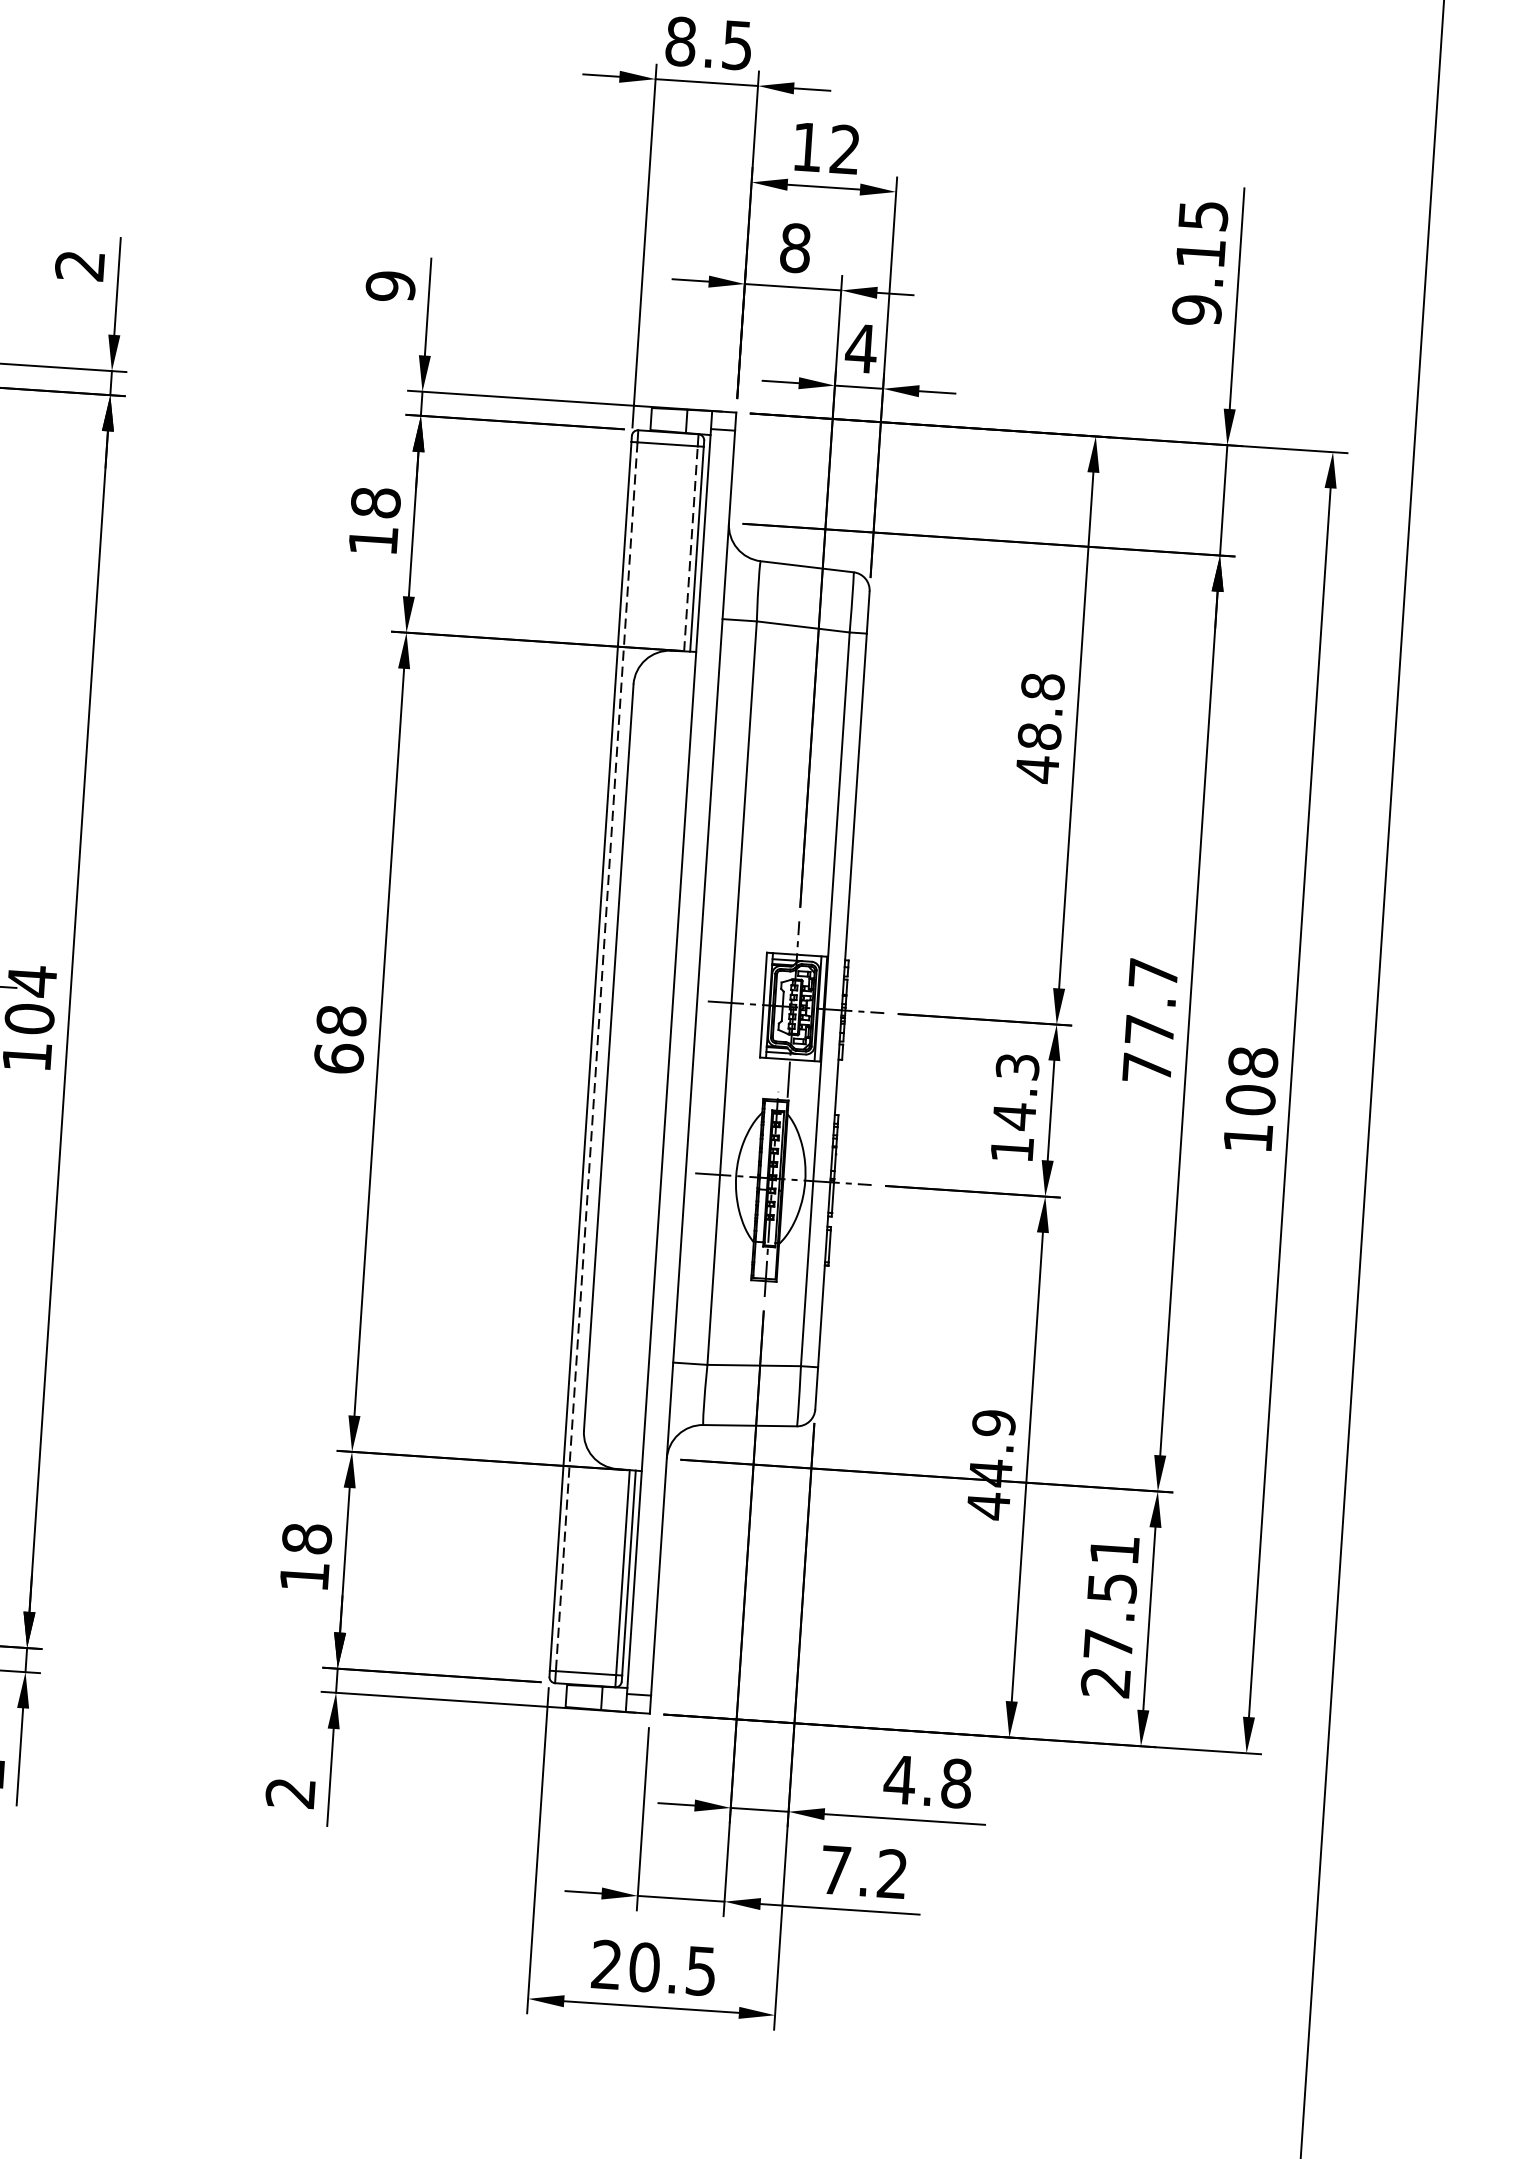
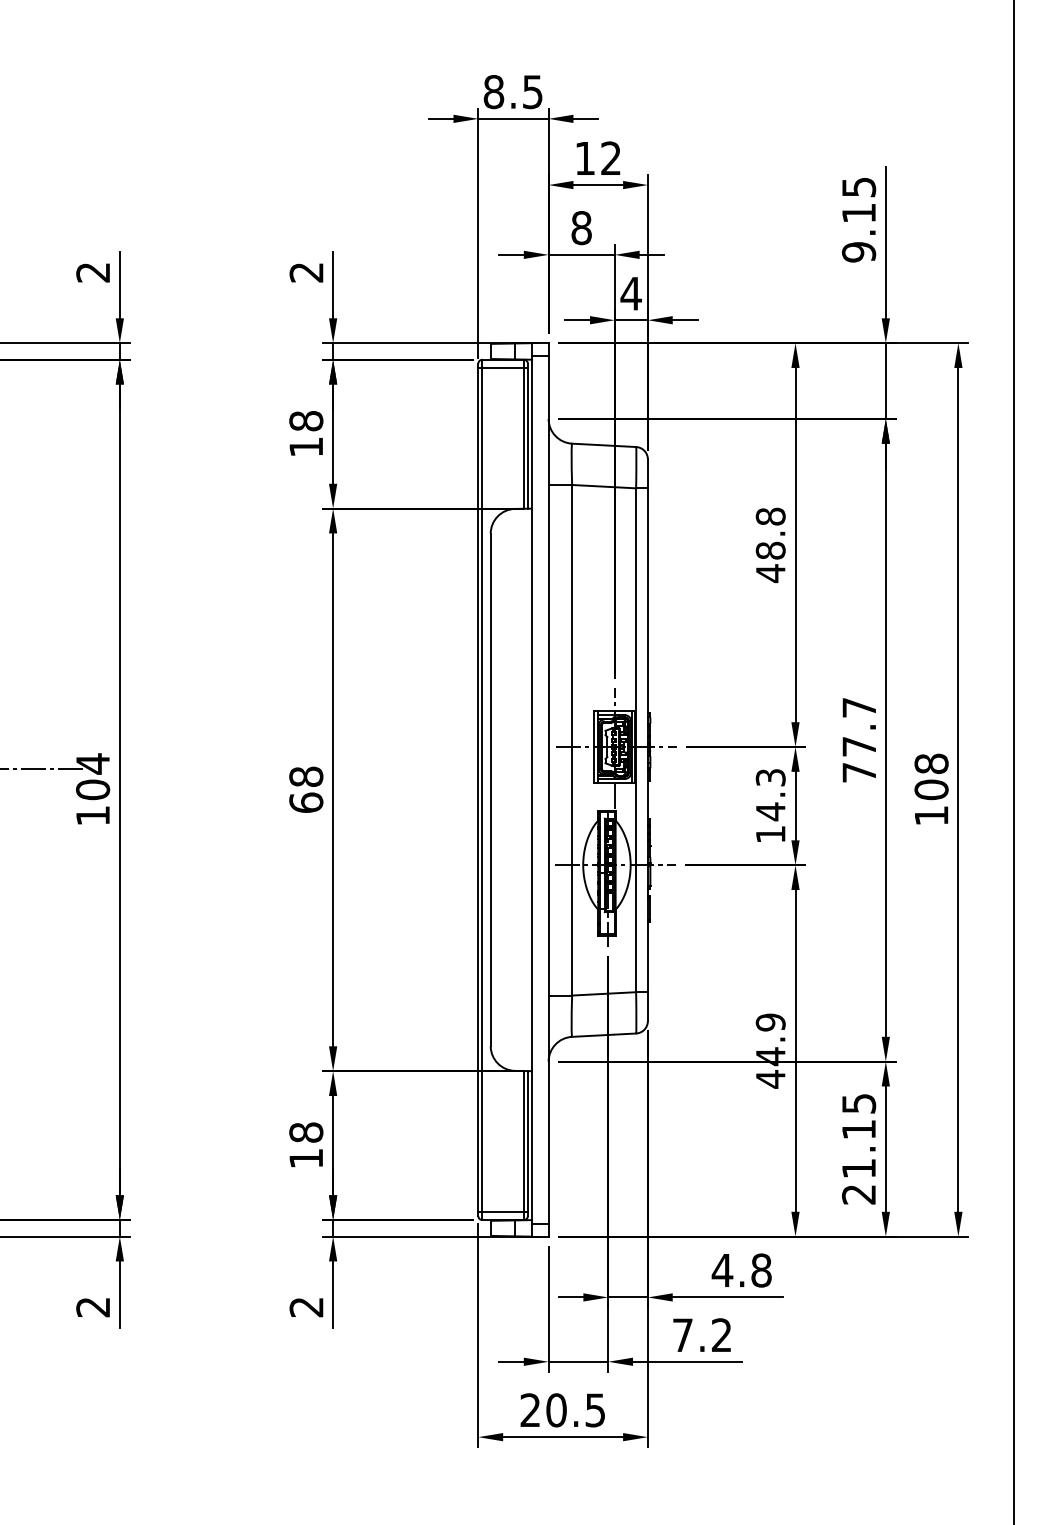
text: (390, 286) -> (306, 272), 9 -> 2
line: (690, 547) -> (523, 437), dashed -> solid
line: (596, 1056) -> (482, 789), dashed -> solid
text: (1112, 1597) -> (859, 1136), 27.51 -> 21.15

